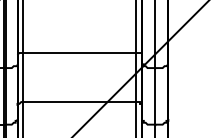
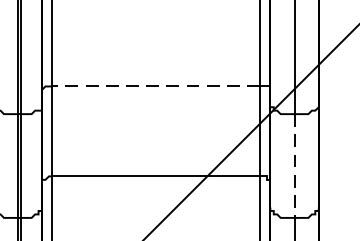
line: (79, 53) -> (155, 87), solid -> dashed
line: (155, 96) -> (295, 166), solid -> dashed

